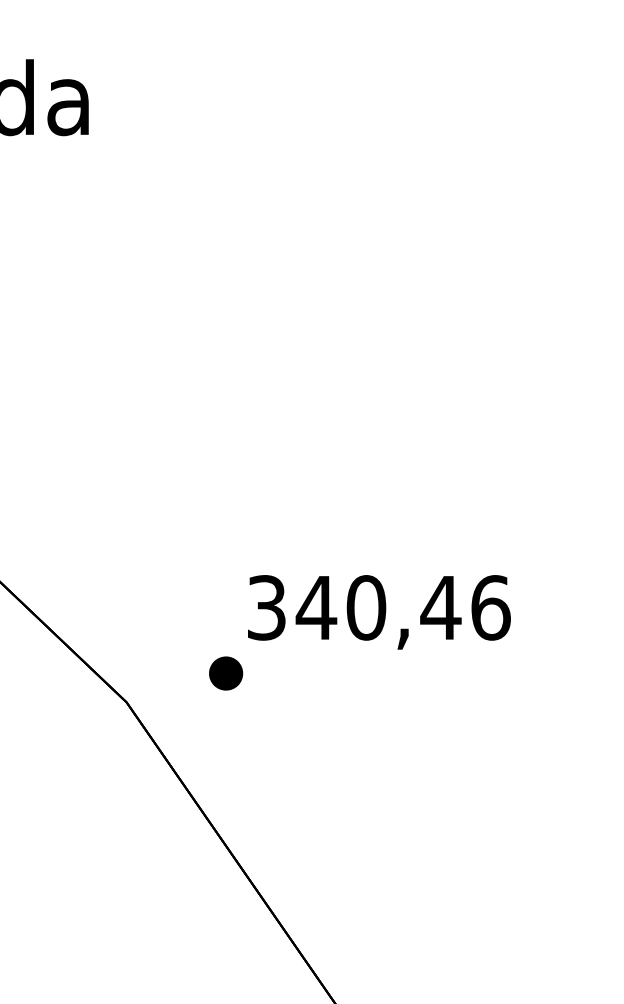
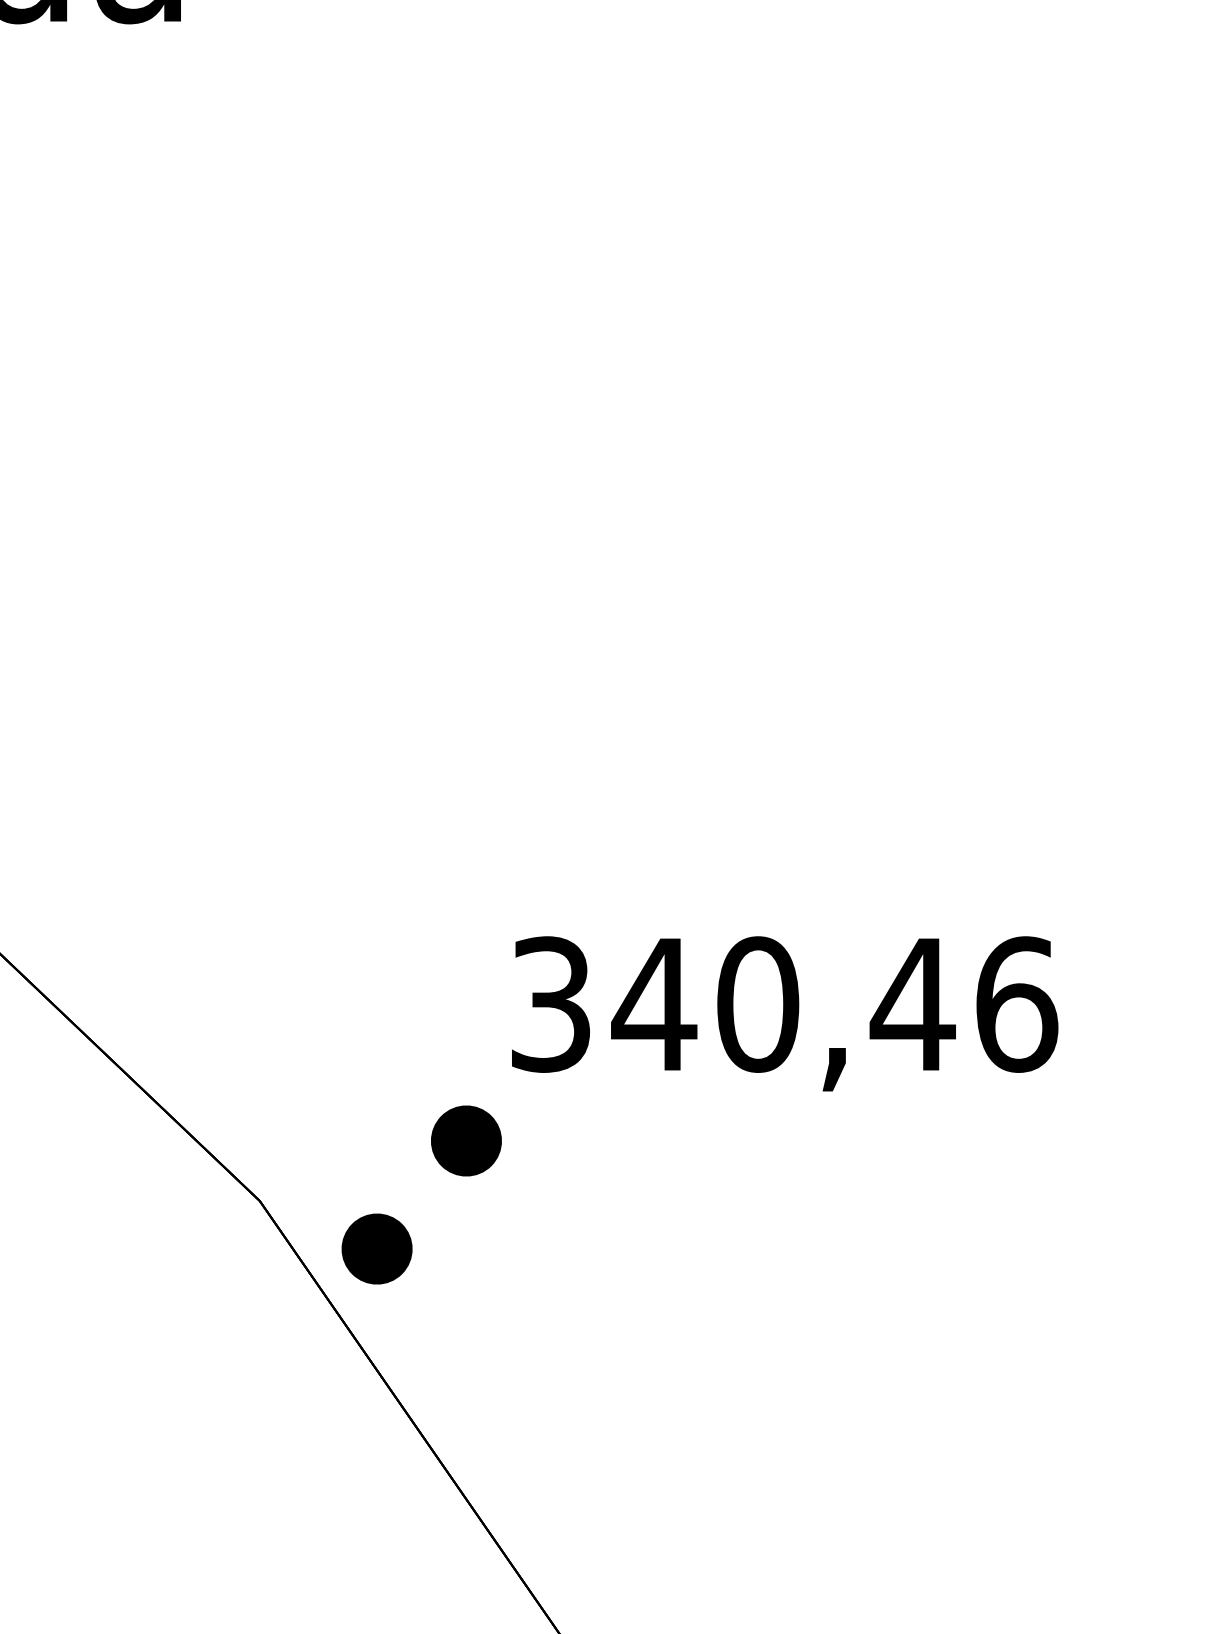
part: (183, 725) -> (377, 1248), added

